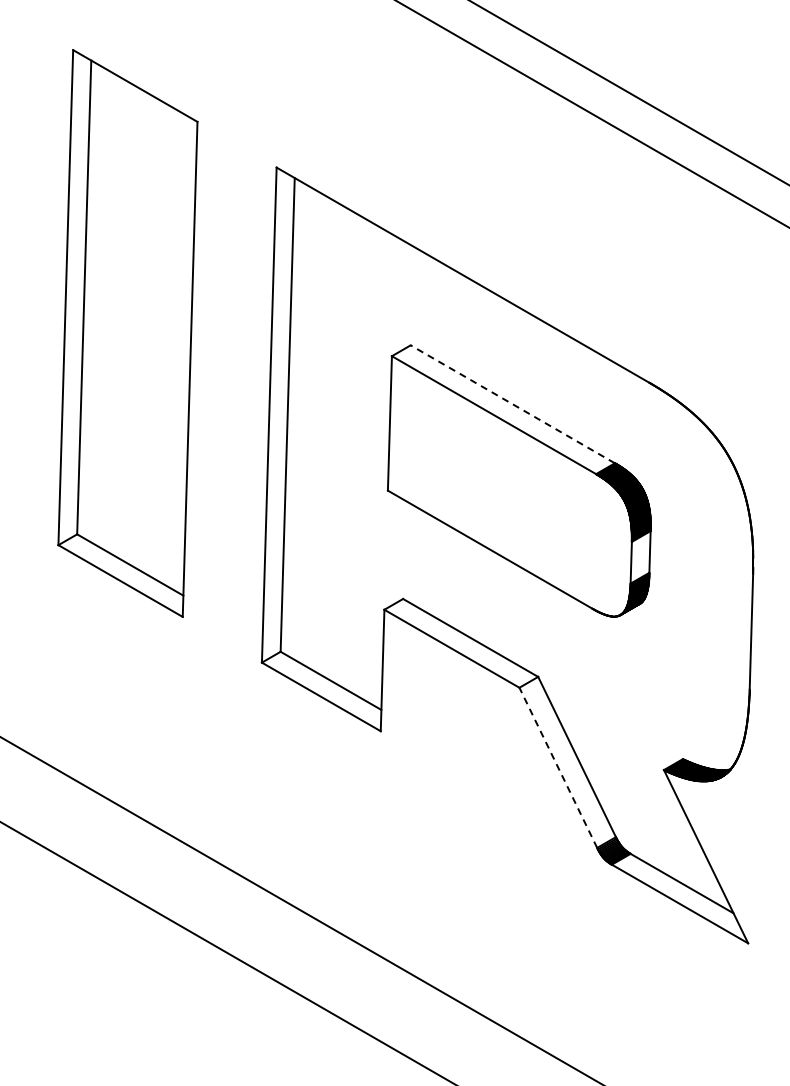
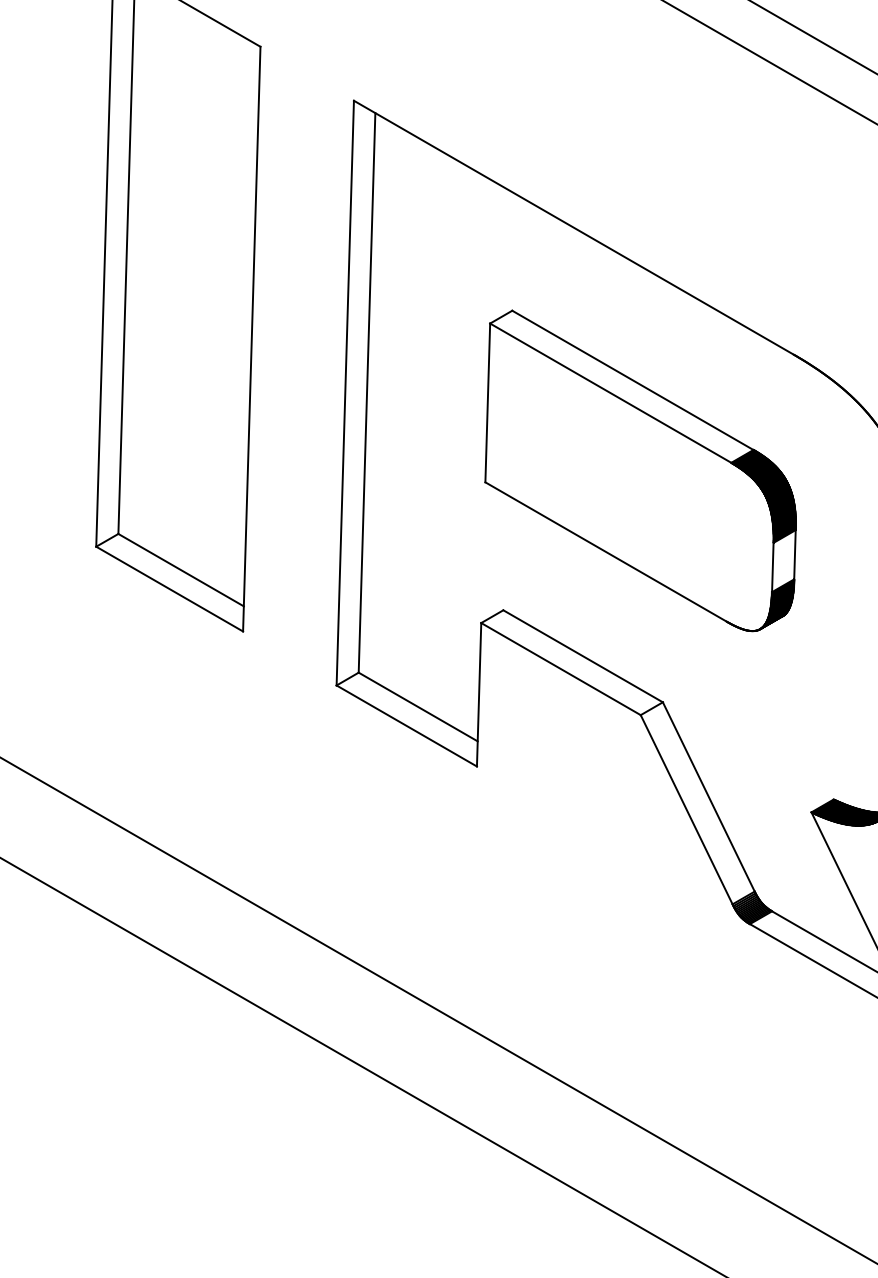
line: (512, 404) -> (632, 380), dashed -> solid
line: (558, 767) -> (686, 809), dashed -> solid

